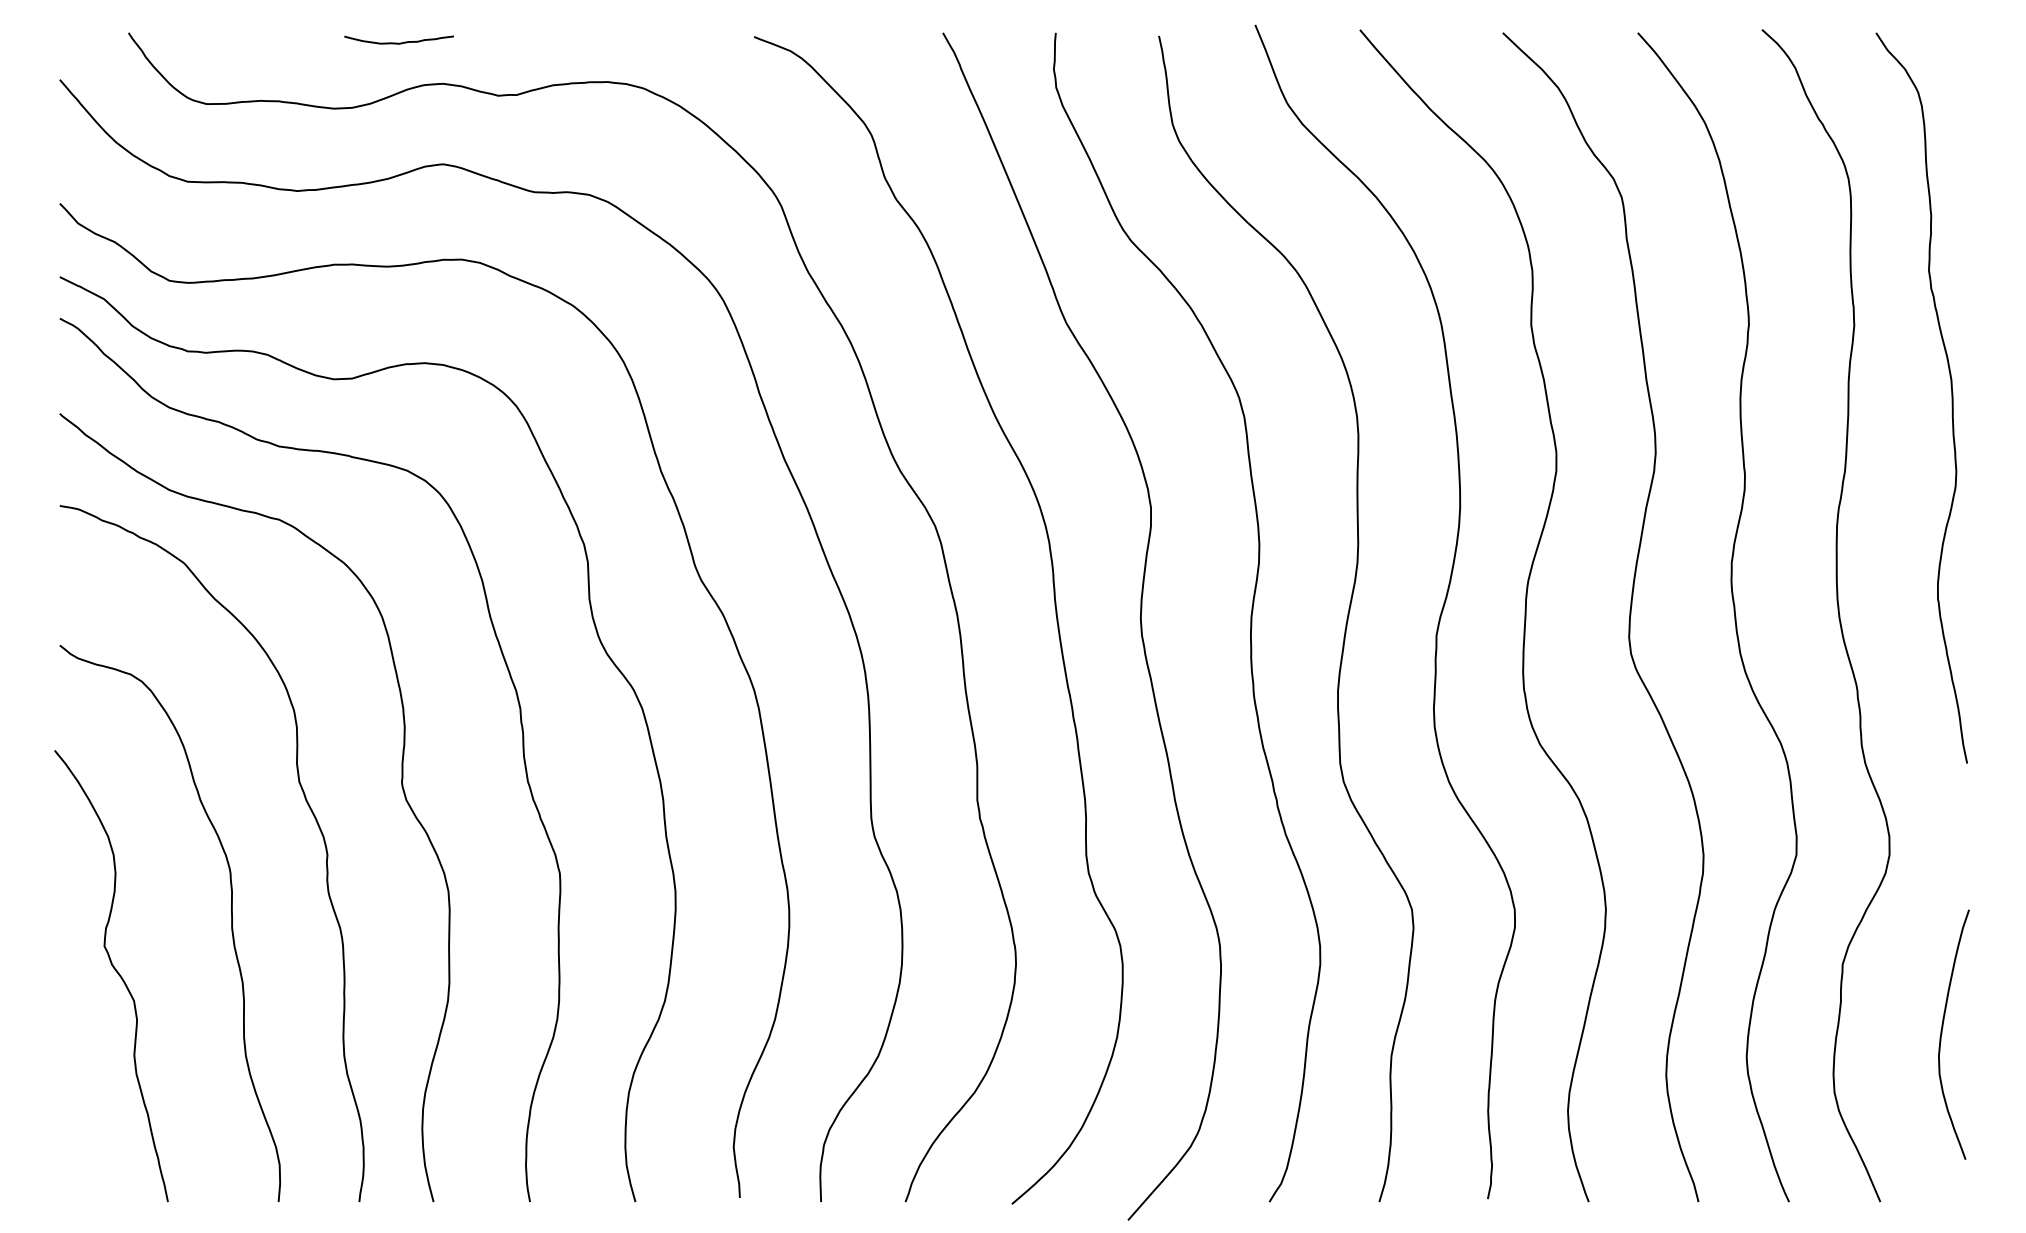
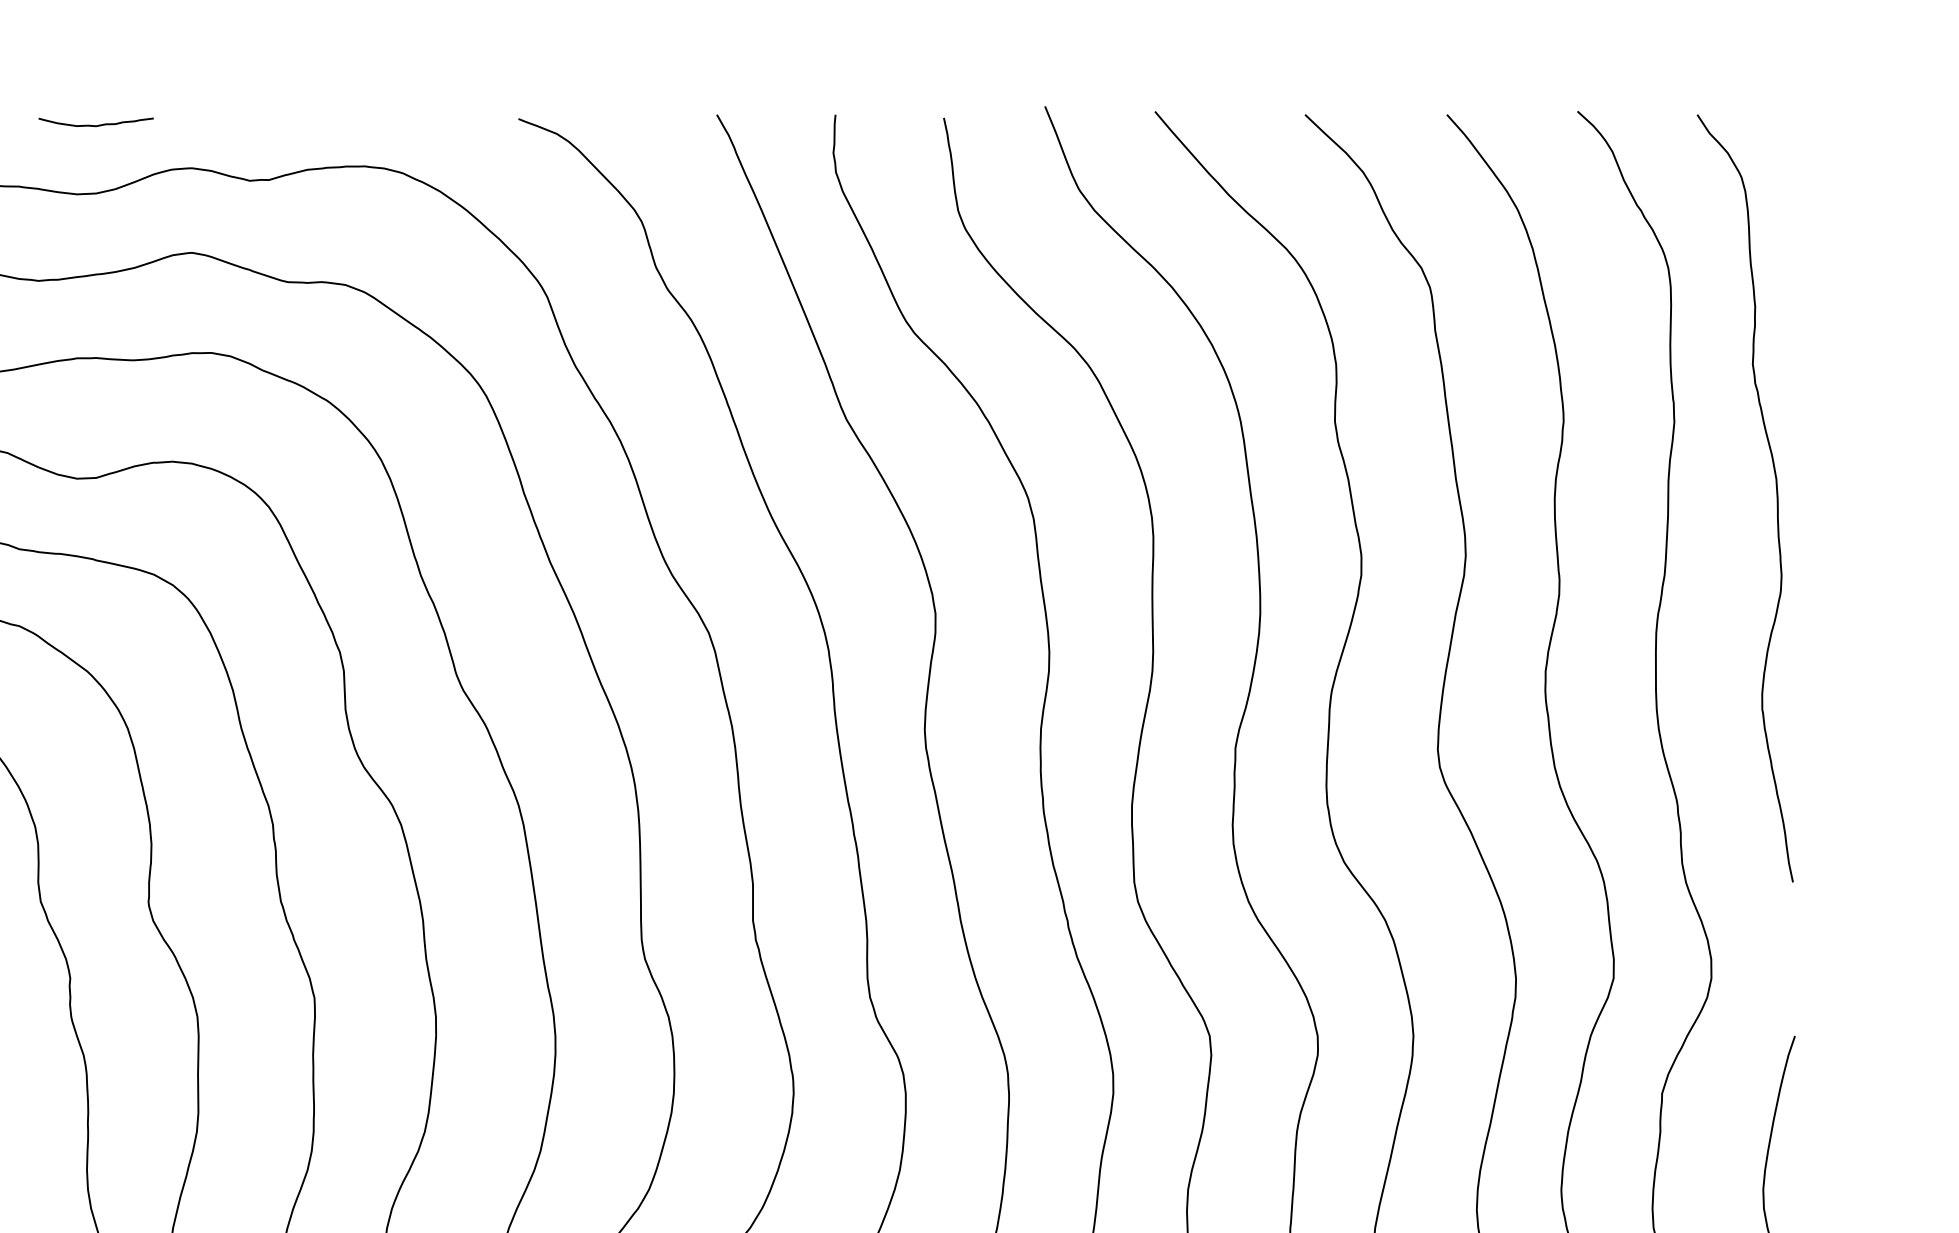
curve: (398, 42) -> (95, 124), moved

